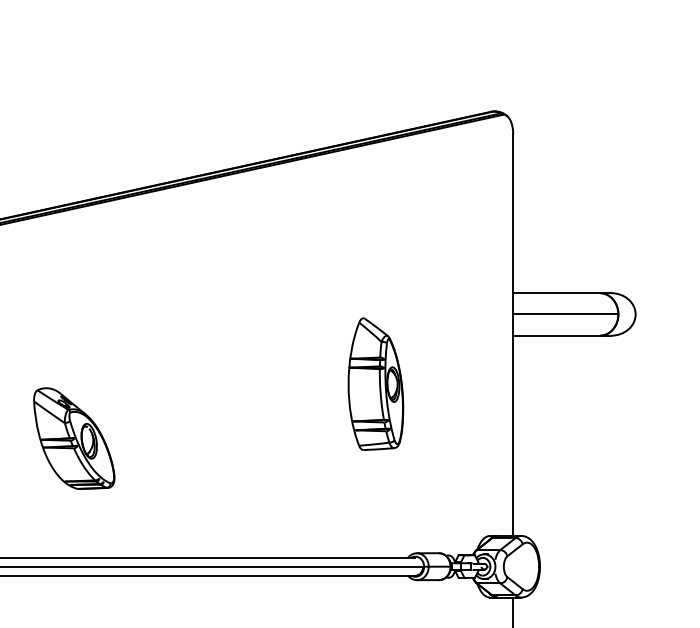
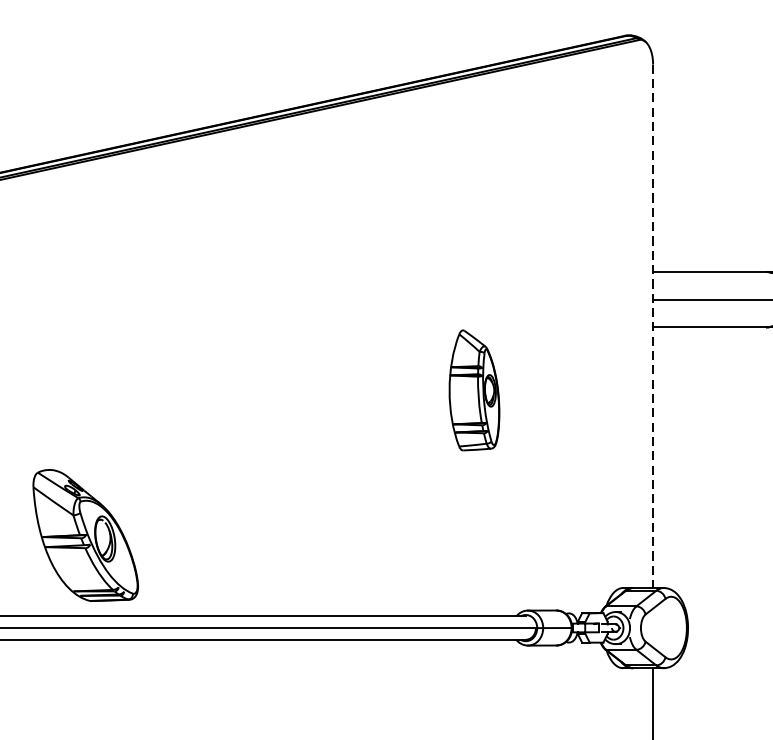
line: (513, 335) -> (653, 327), solid -> dashed
part: (375, 383) -> (473, 389), size x0.7
part: (74, 438) -> (86, 535), moved

